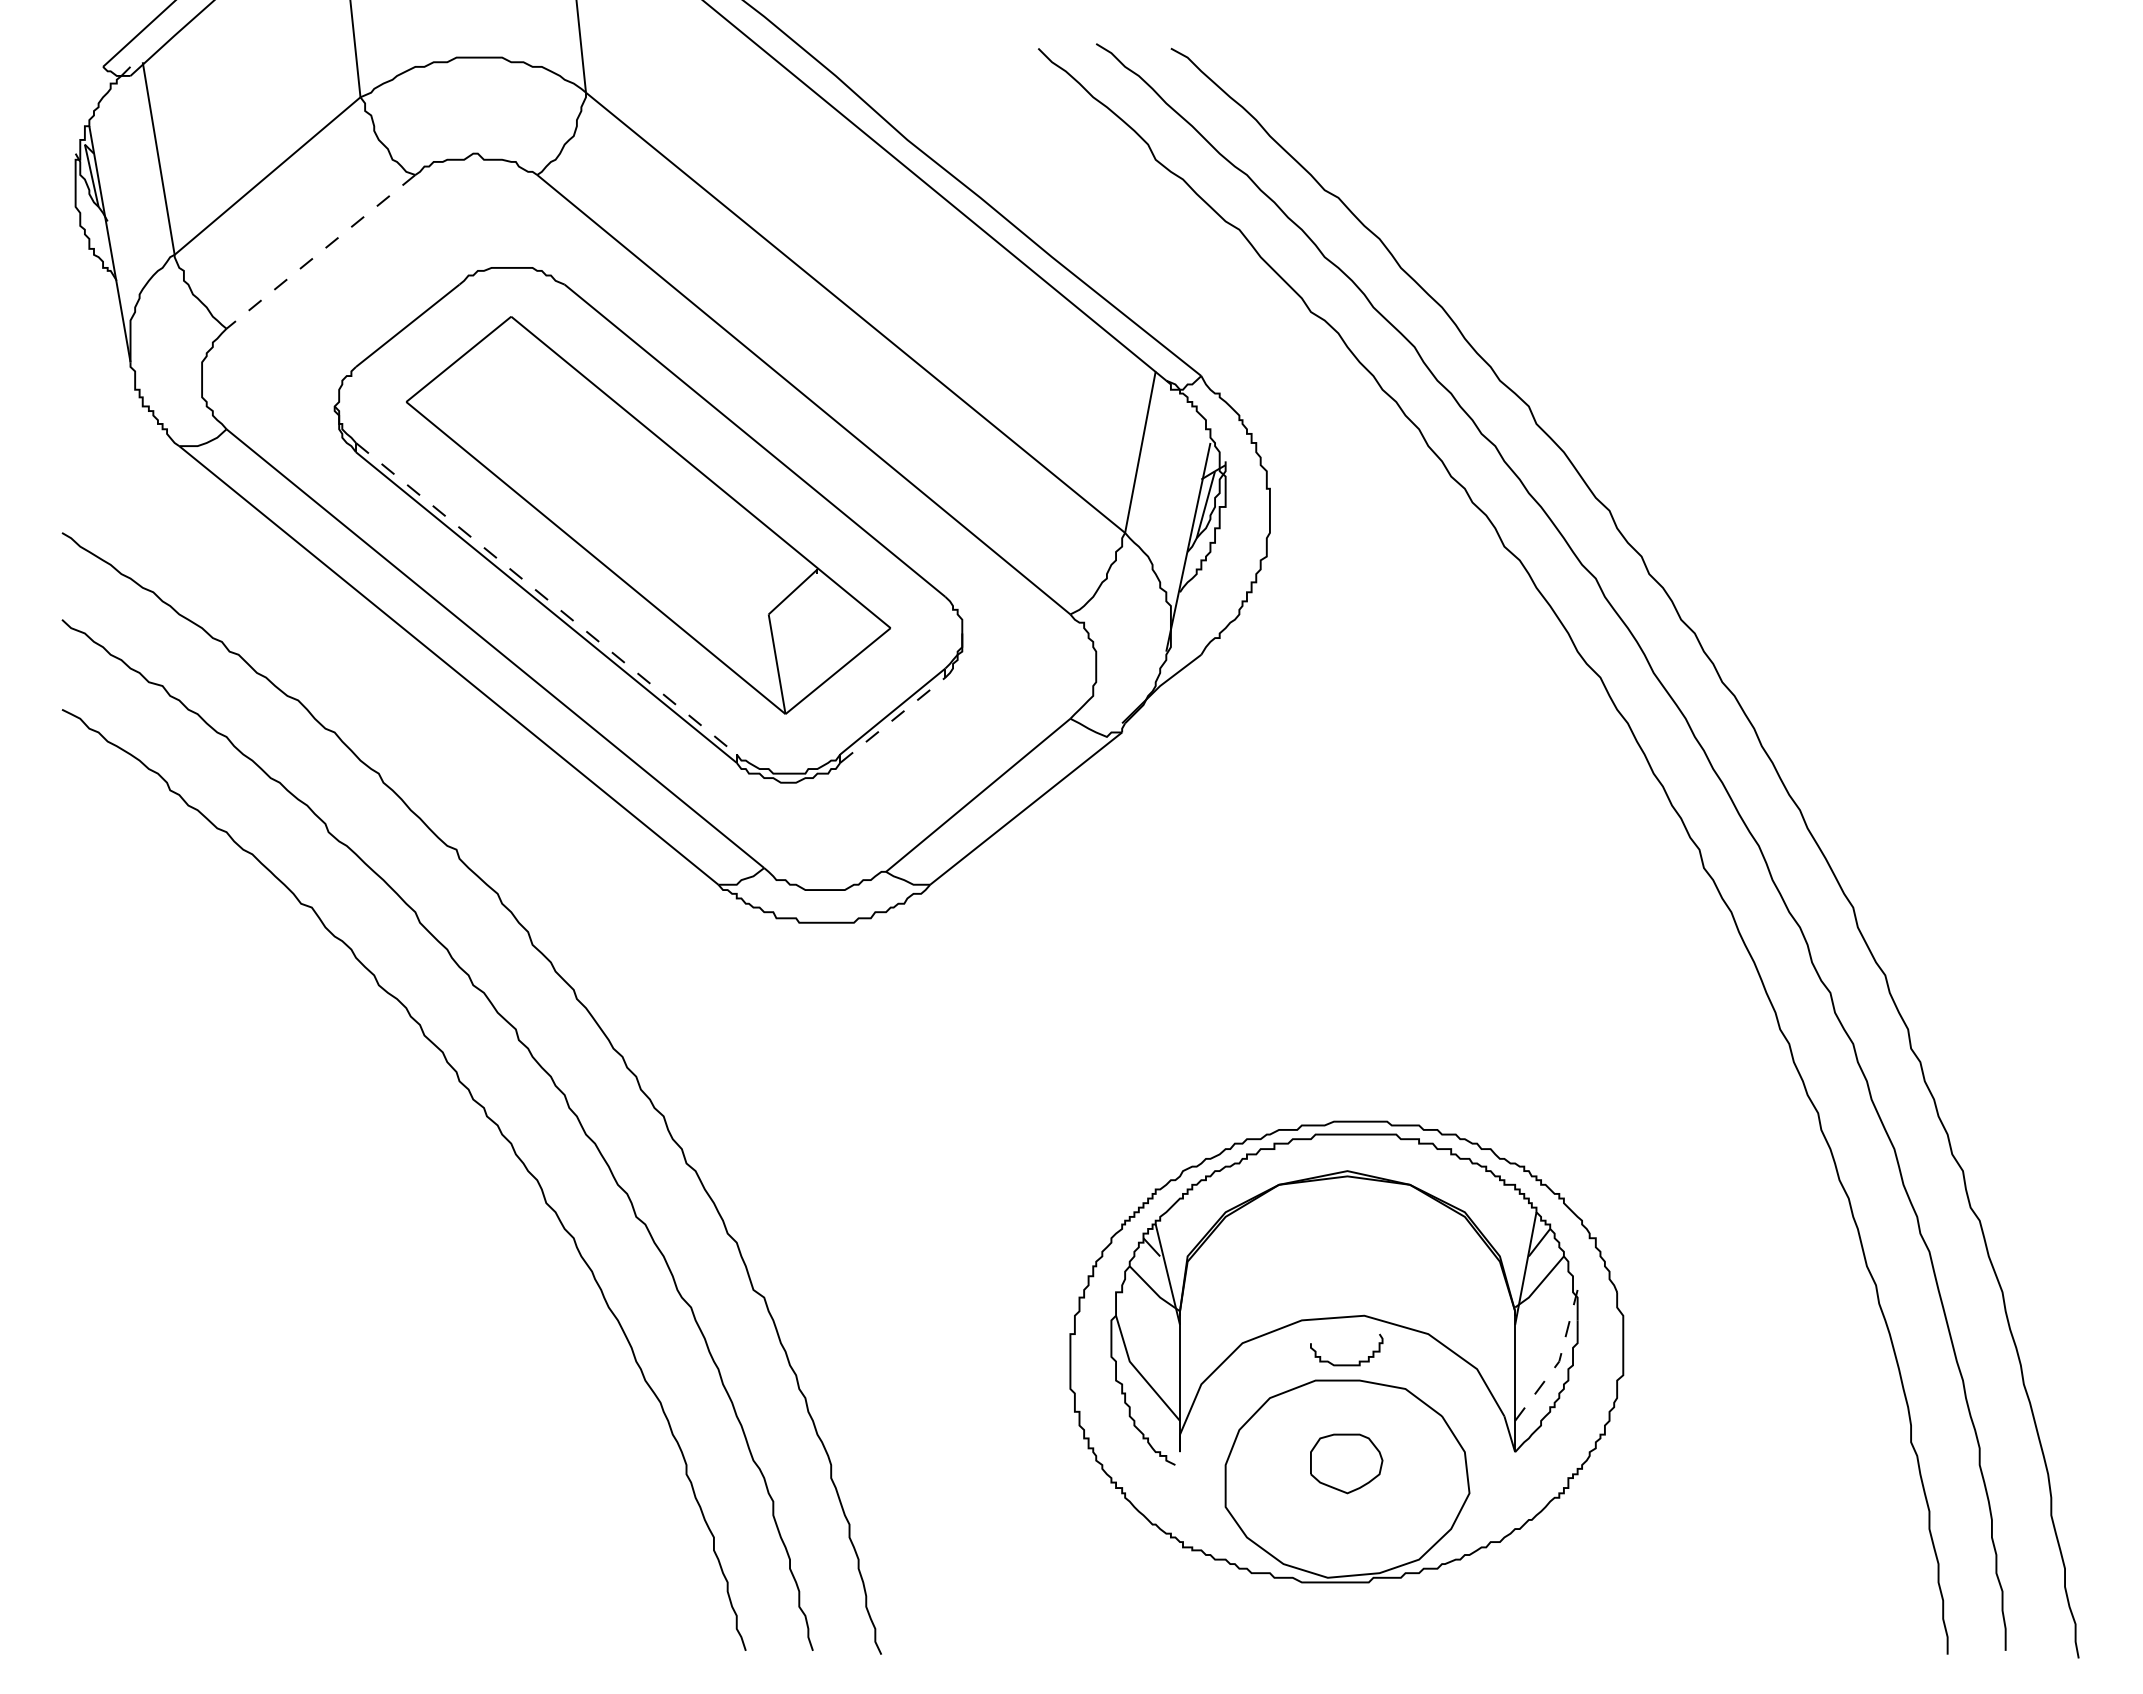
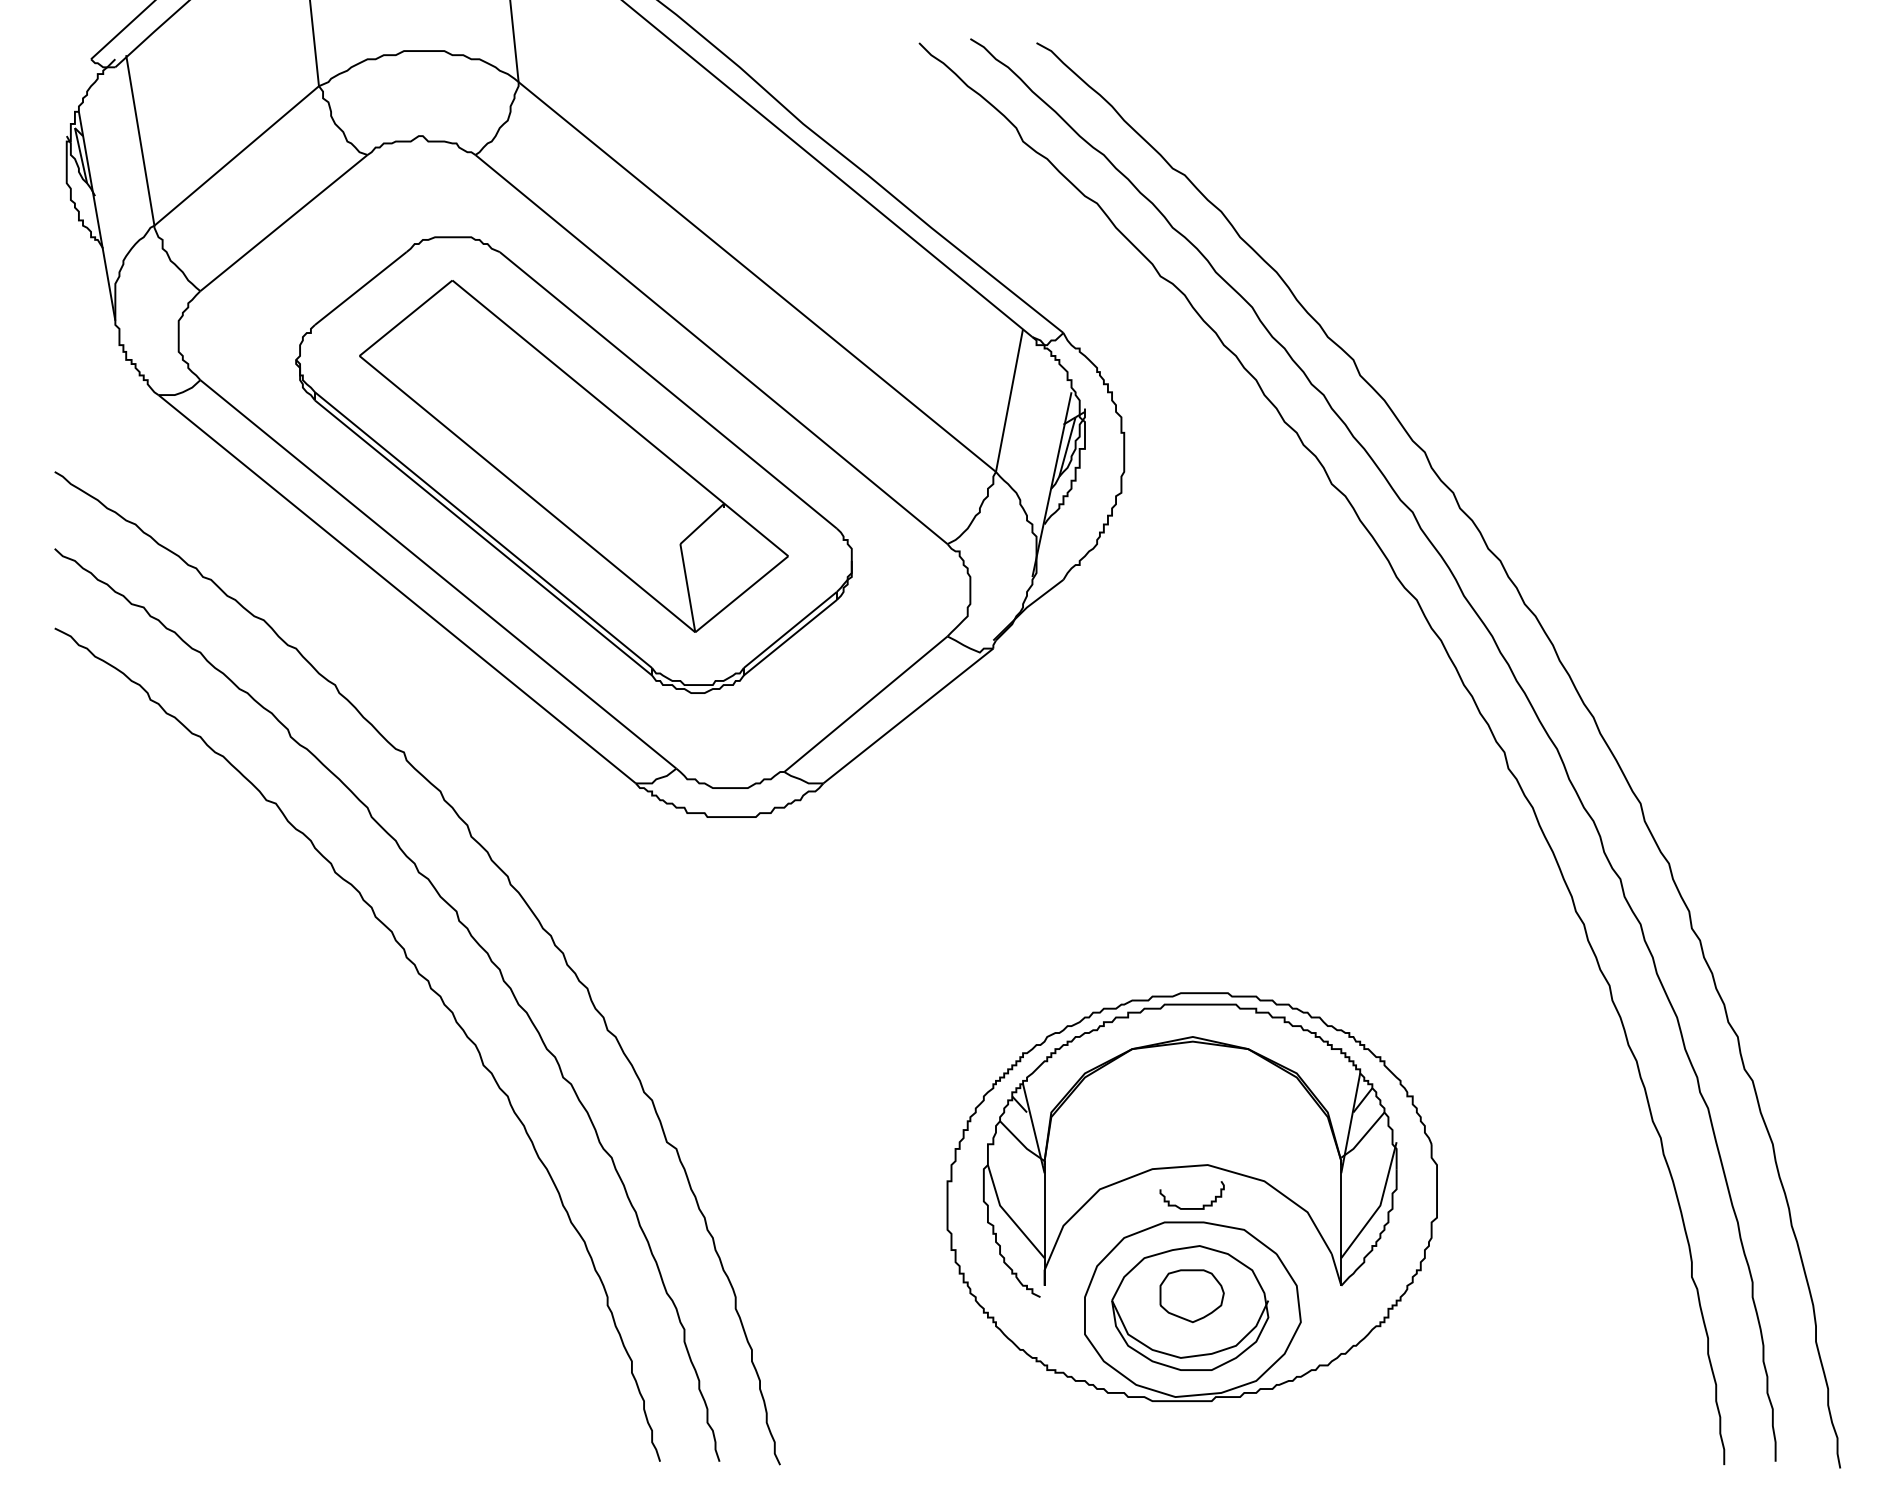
line: (320, 251) -> (283, 222), dashed -> solid
line: (546, 598) -> (483, 529), dashed -> solid
line: (892, 720) -> (790, 637), dashed -> solid
line: (1559, 1361) -> (1380, 1205), dashed -> solid
part: (1344, 1477) -> (1190, 1308), added

